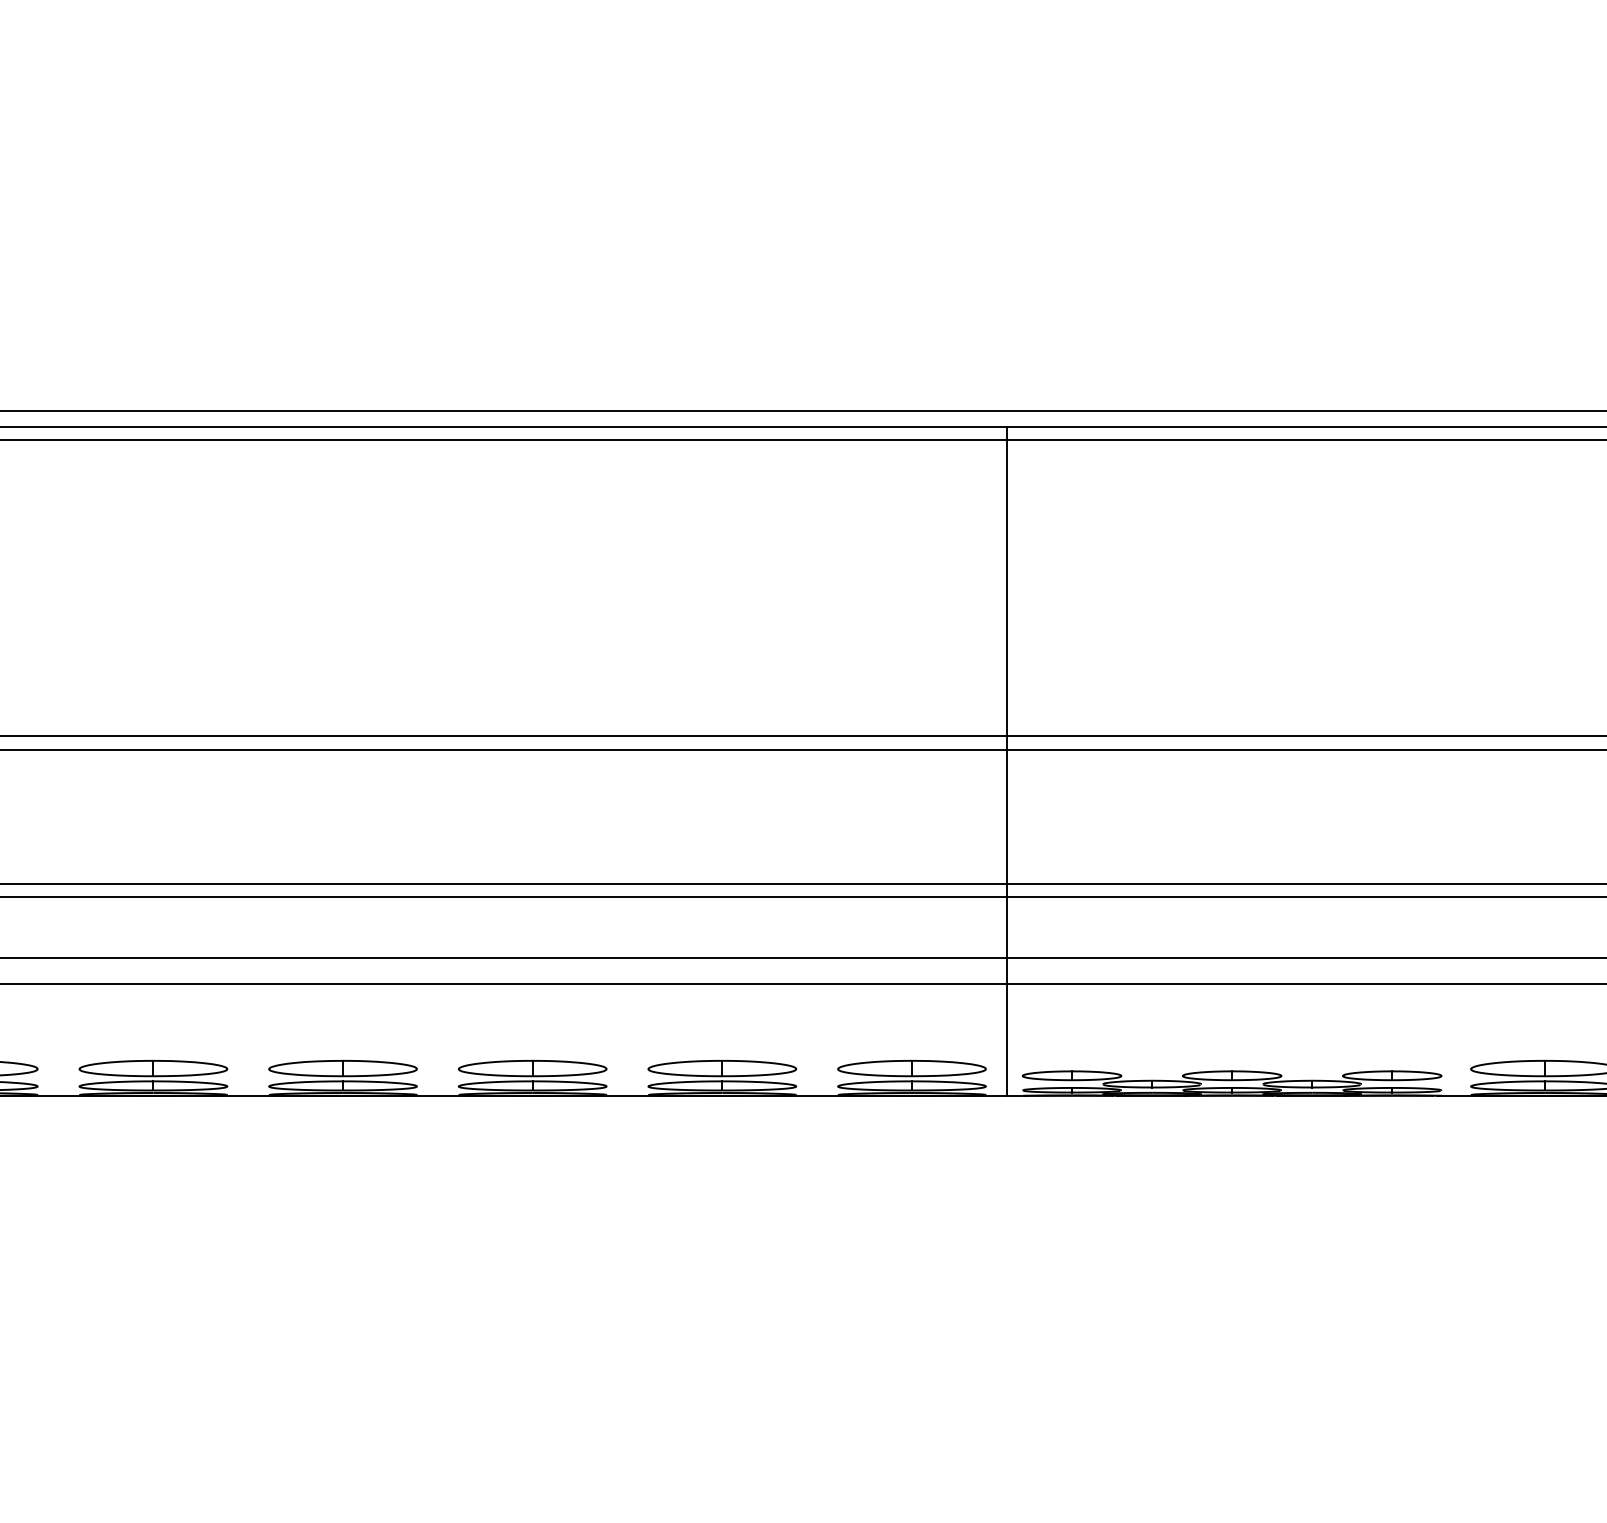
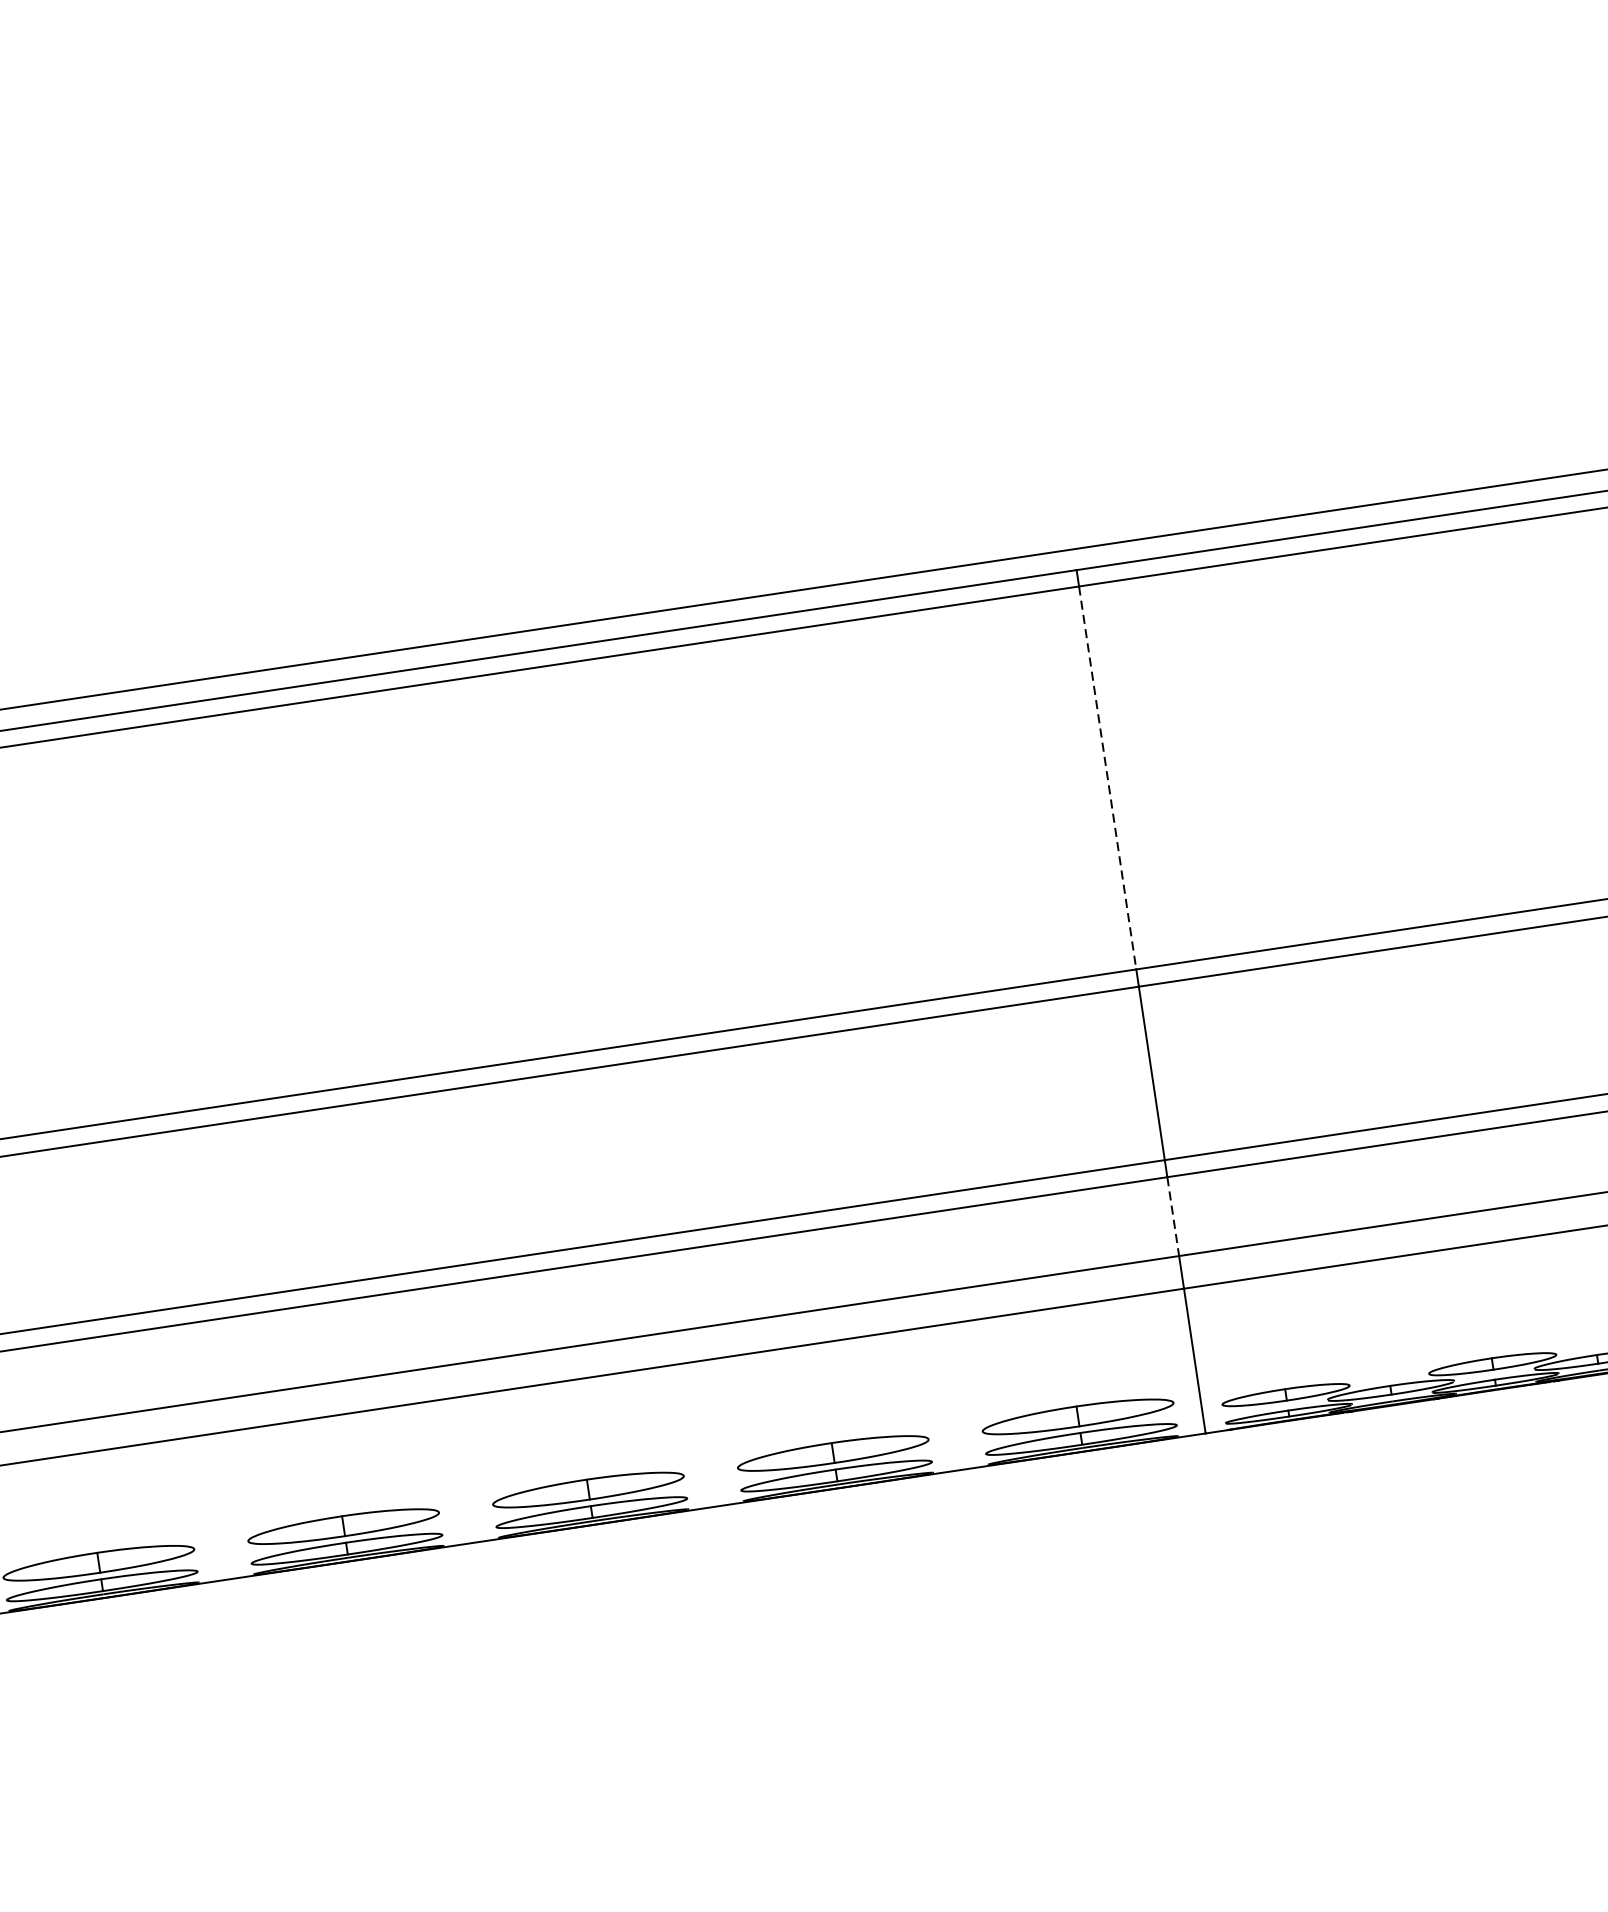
line: (1006, 588) -> (1107, 778), solid -> dashed
line: (1006, 927) -> (1172, 1216), solid -> dashed

